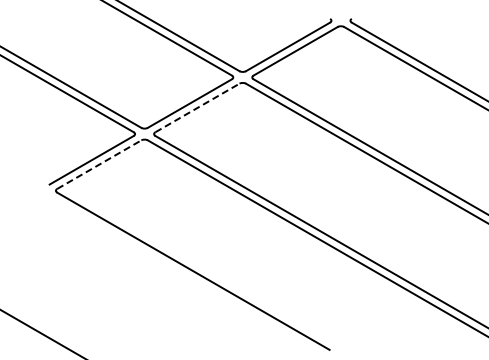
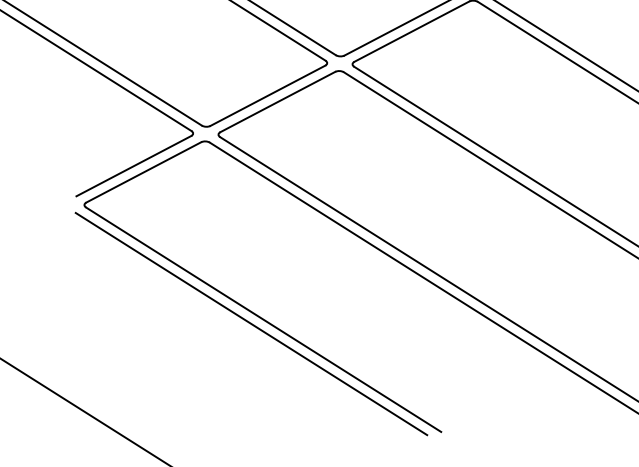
line: (197, 107) -> (277, 101), dashed -> solid
line: (99, 164) -> (144, 172), dashed -> solid
line: (184, 274) -> (251, 323), added

